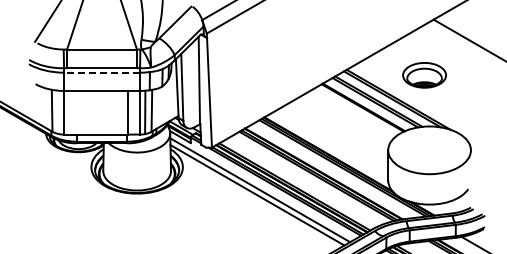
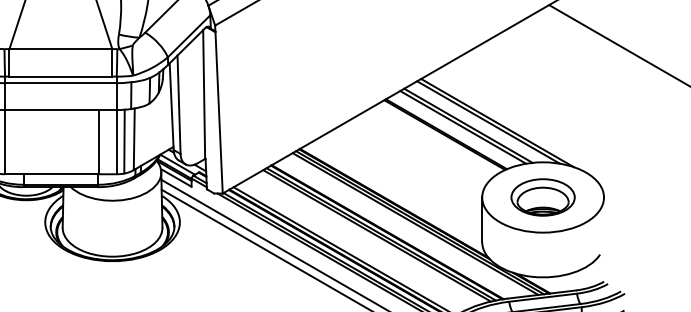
line: (102, 72) -> (61, 82), dashed -> solid
part: (424, 75) -> (542, 197), moved

